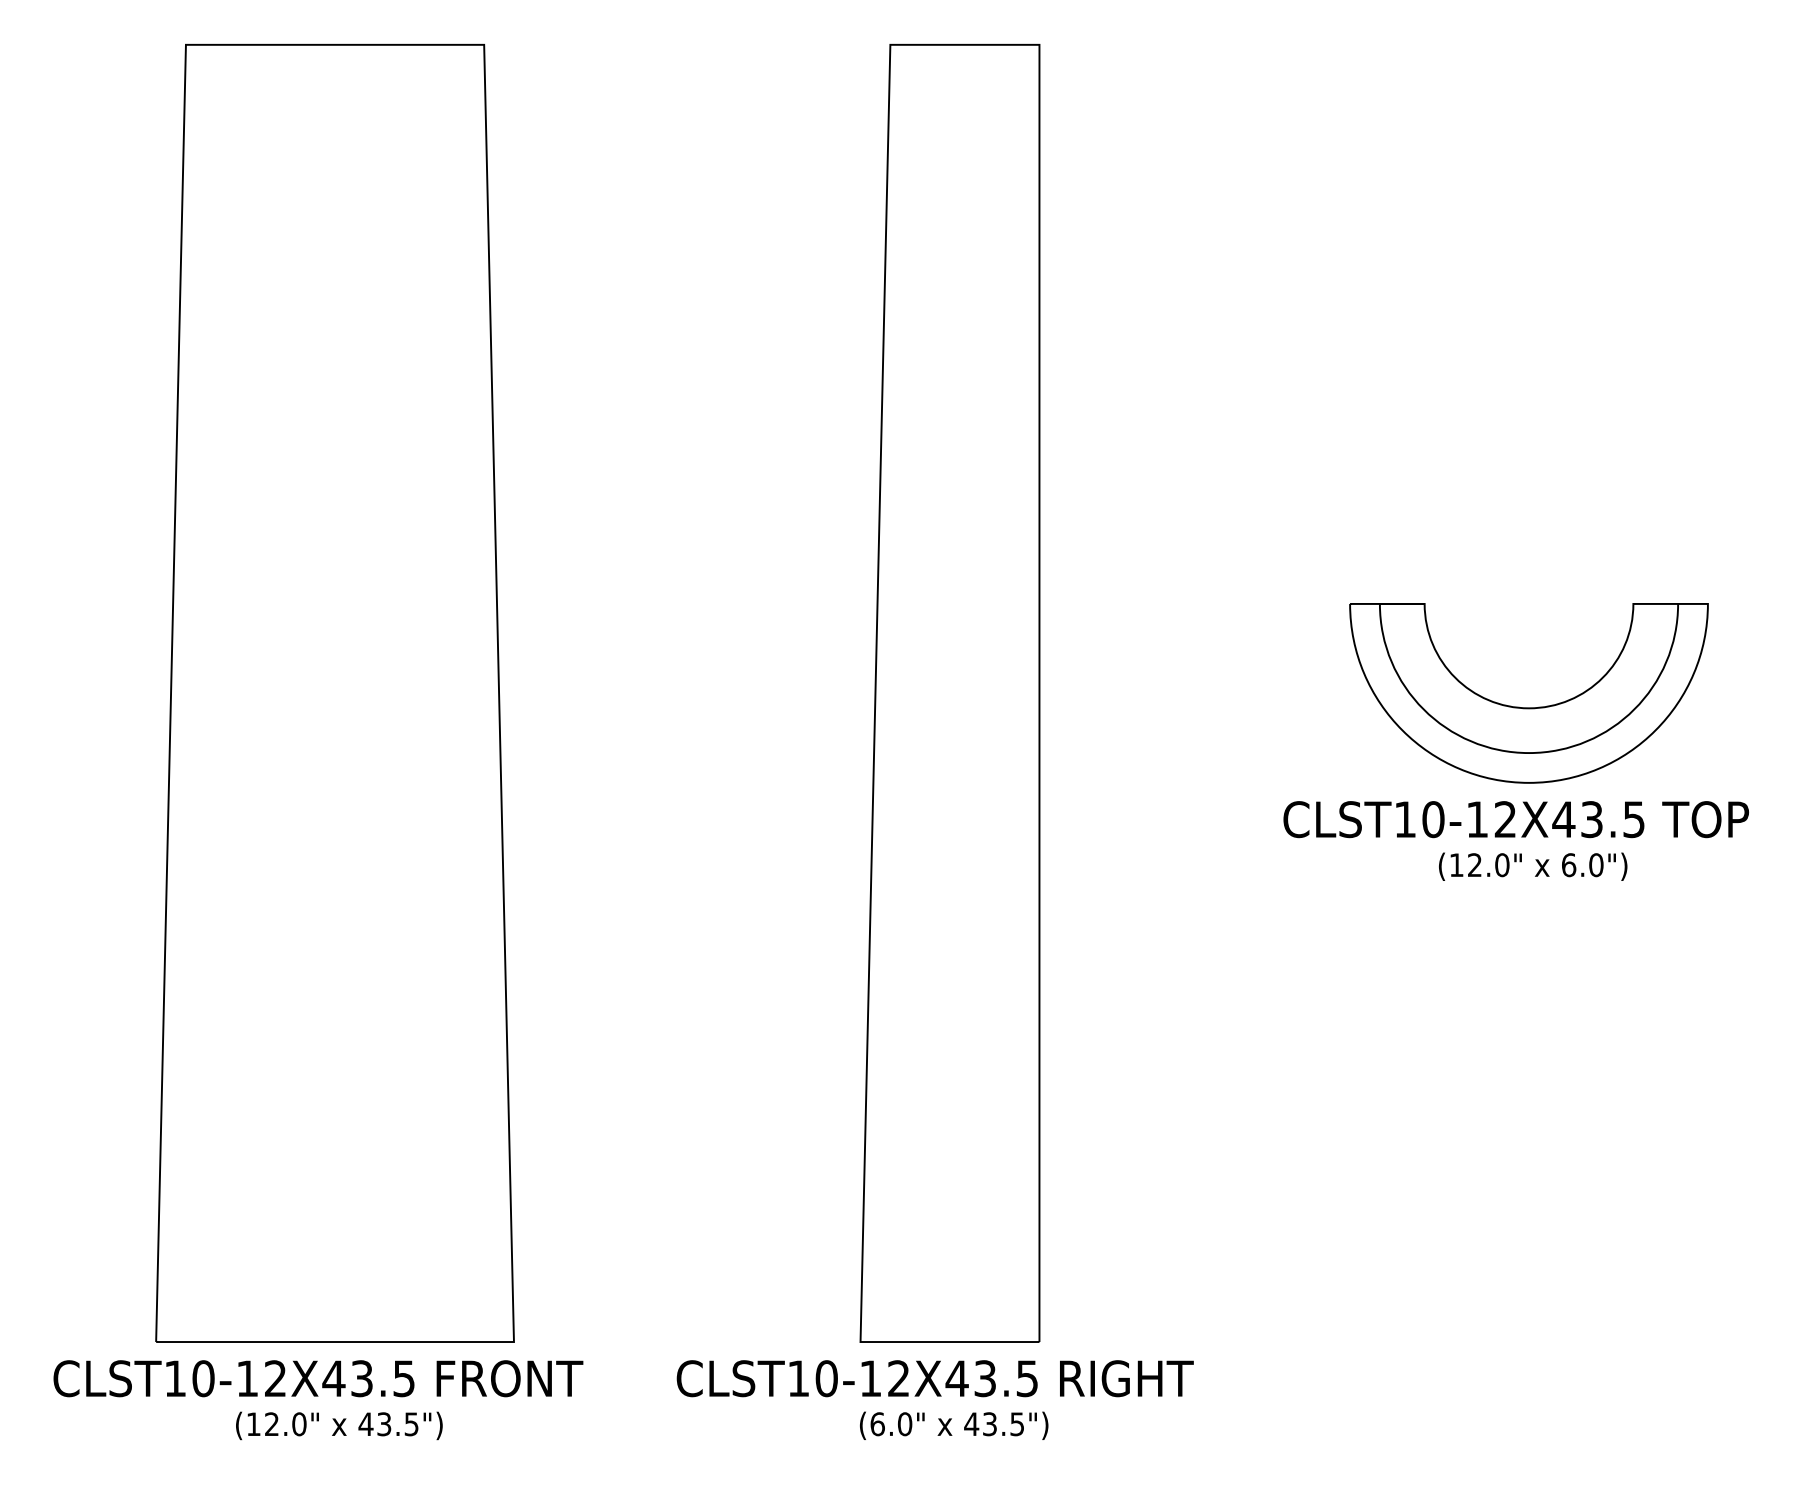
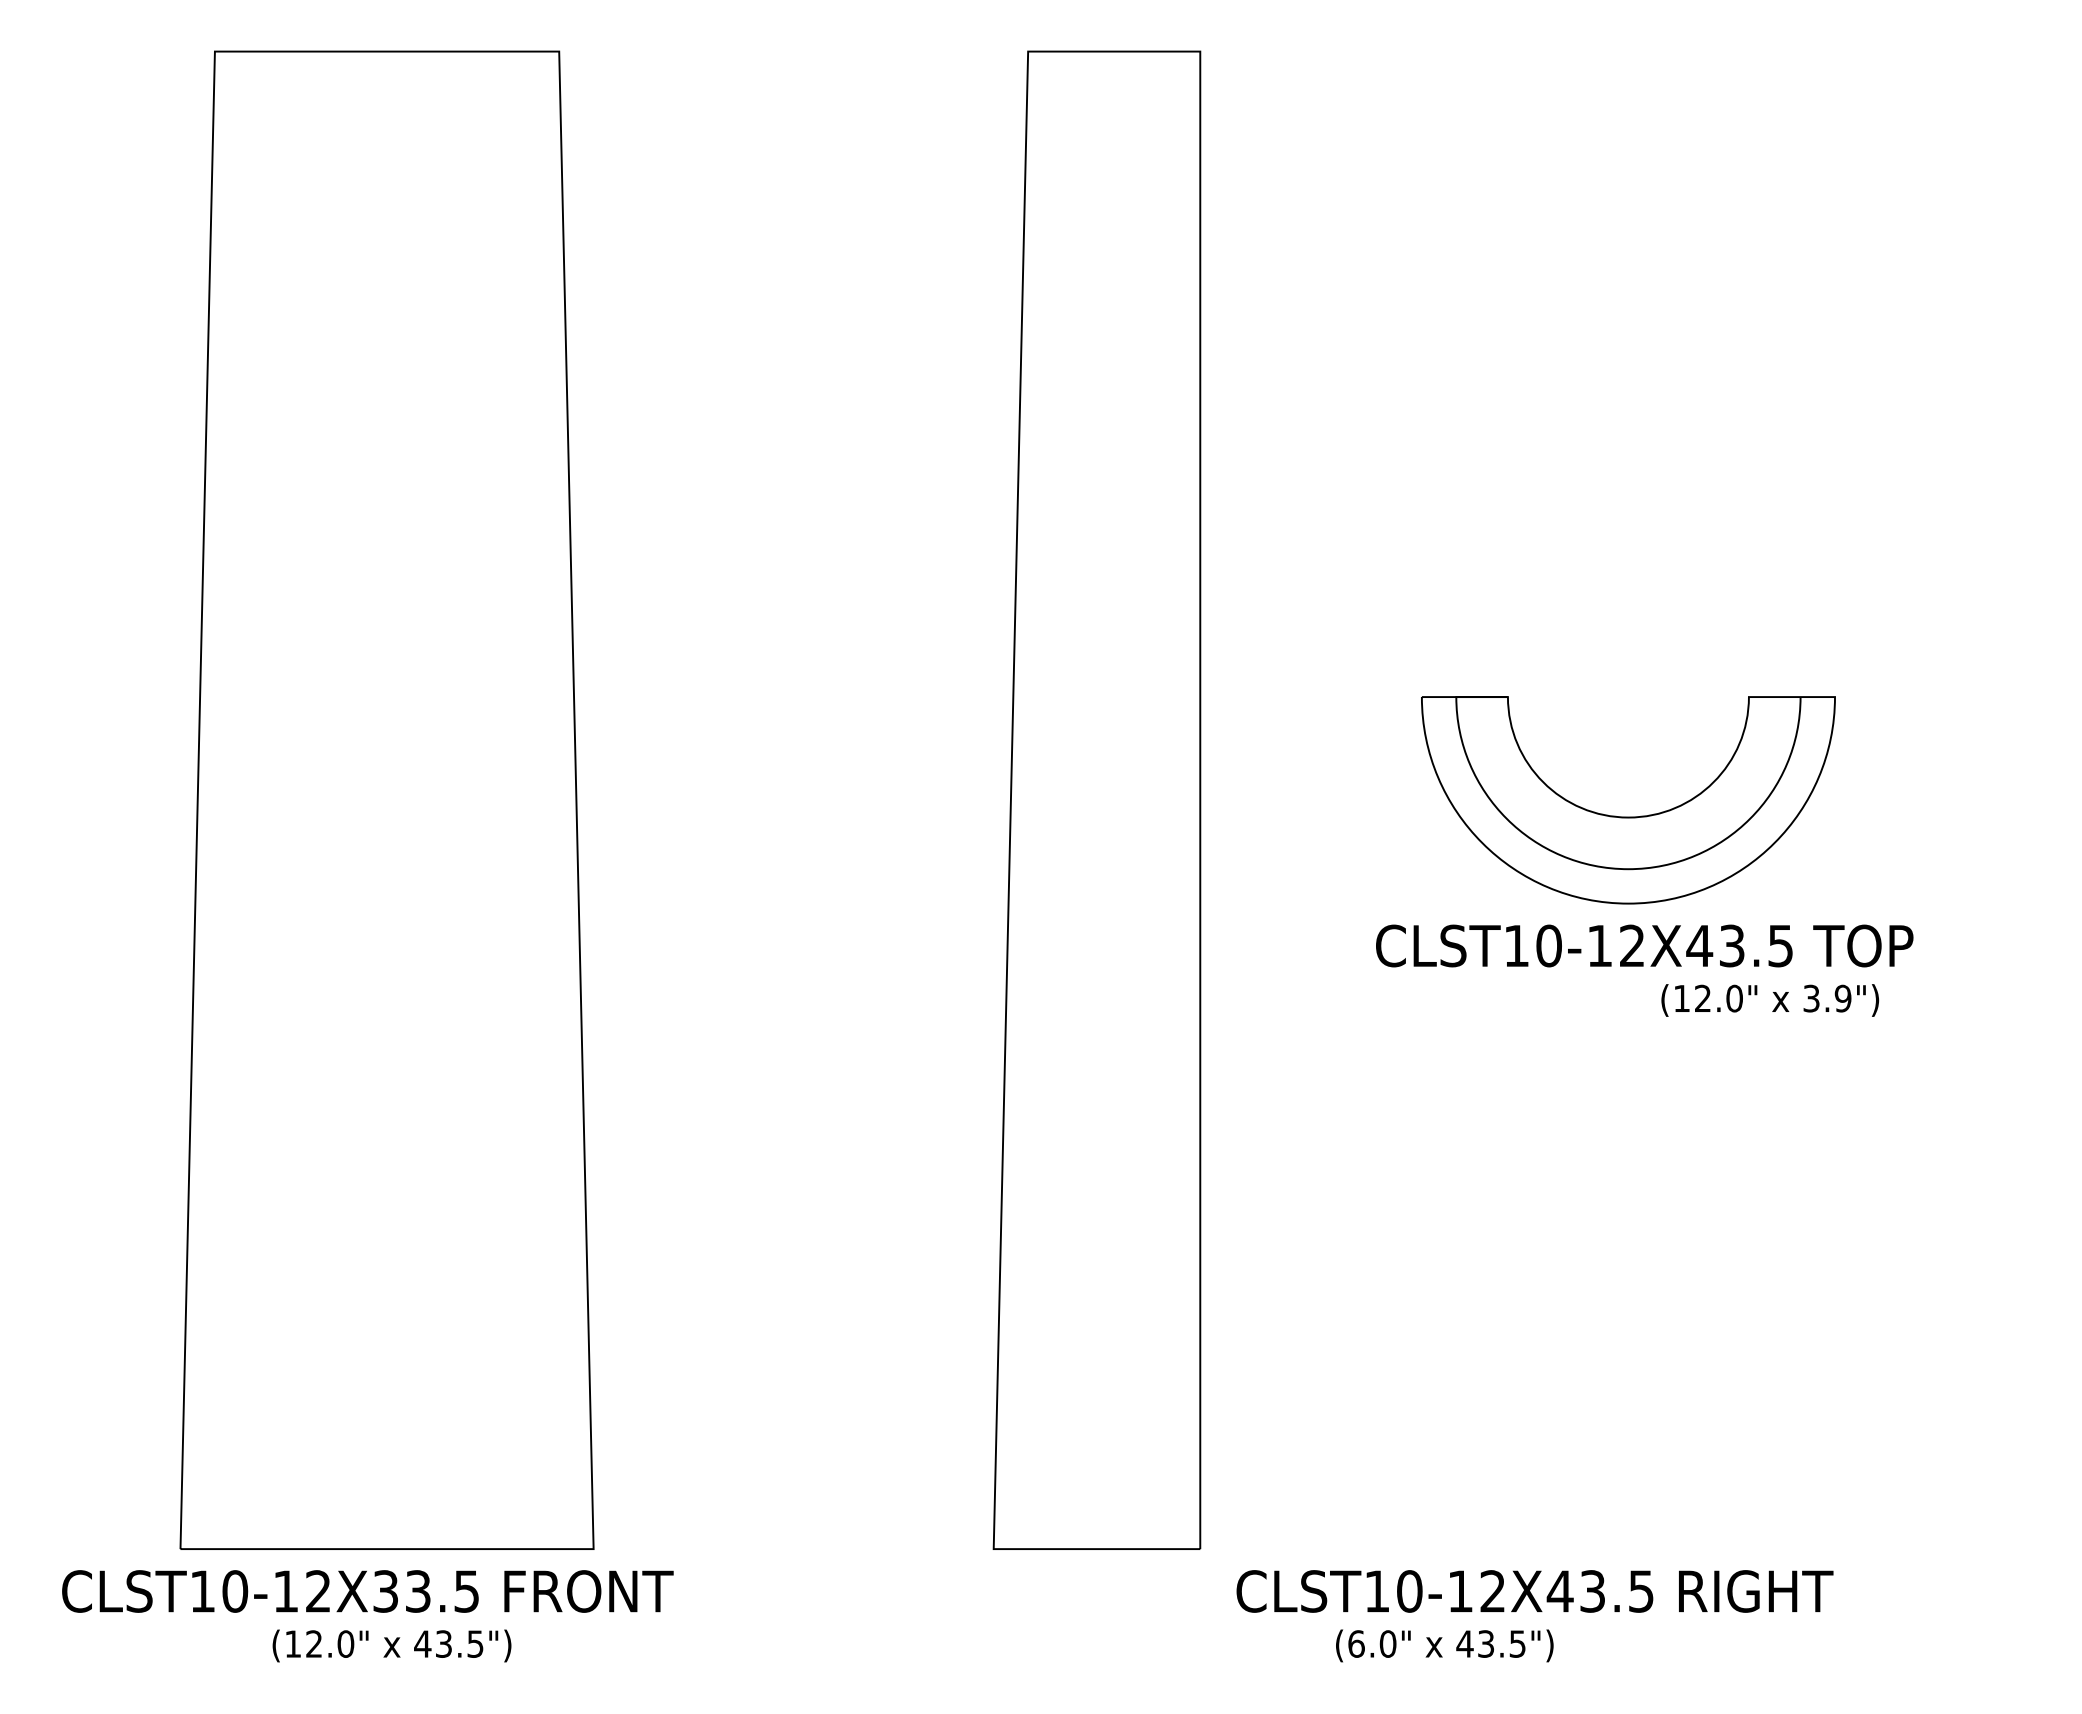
part: (1529, 707) -> (1628, 816), moved
text: (1516, 819) -> (1644, 945), moved
text: (1582, 865) -> (1827, 998), 6.0") -> 3.9")
text: (333, 1378) -> (385, 1591), CLST10-12X43.5 -> CLST10-12X33.5
text: (934, 1378) -> (1534, 1591), moved
text: (953, 1425) -> (1444, 1645), moved

